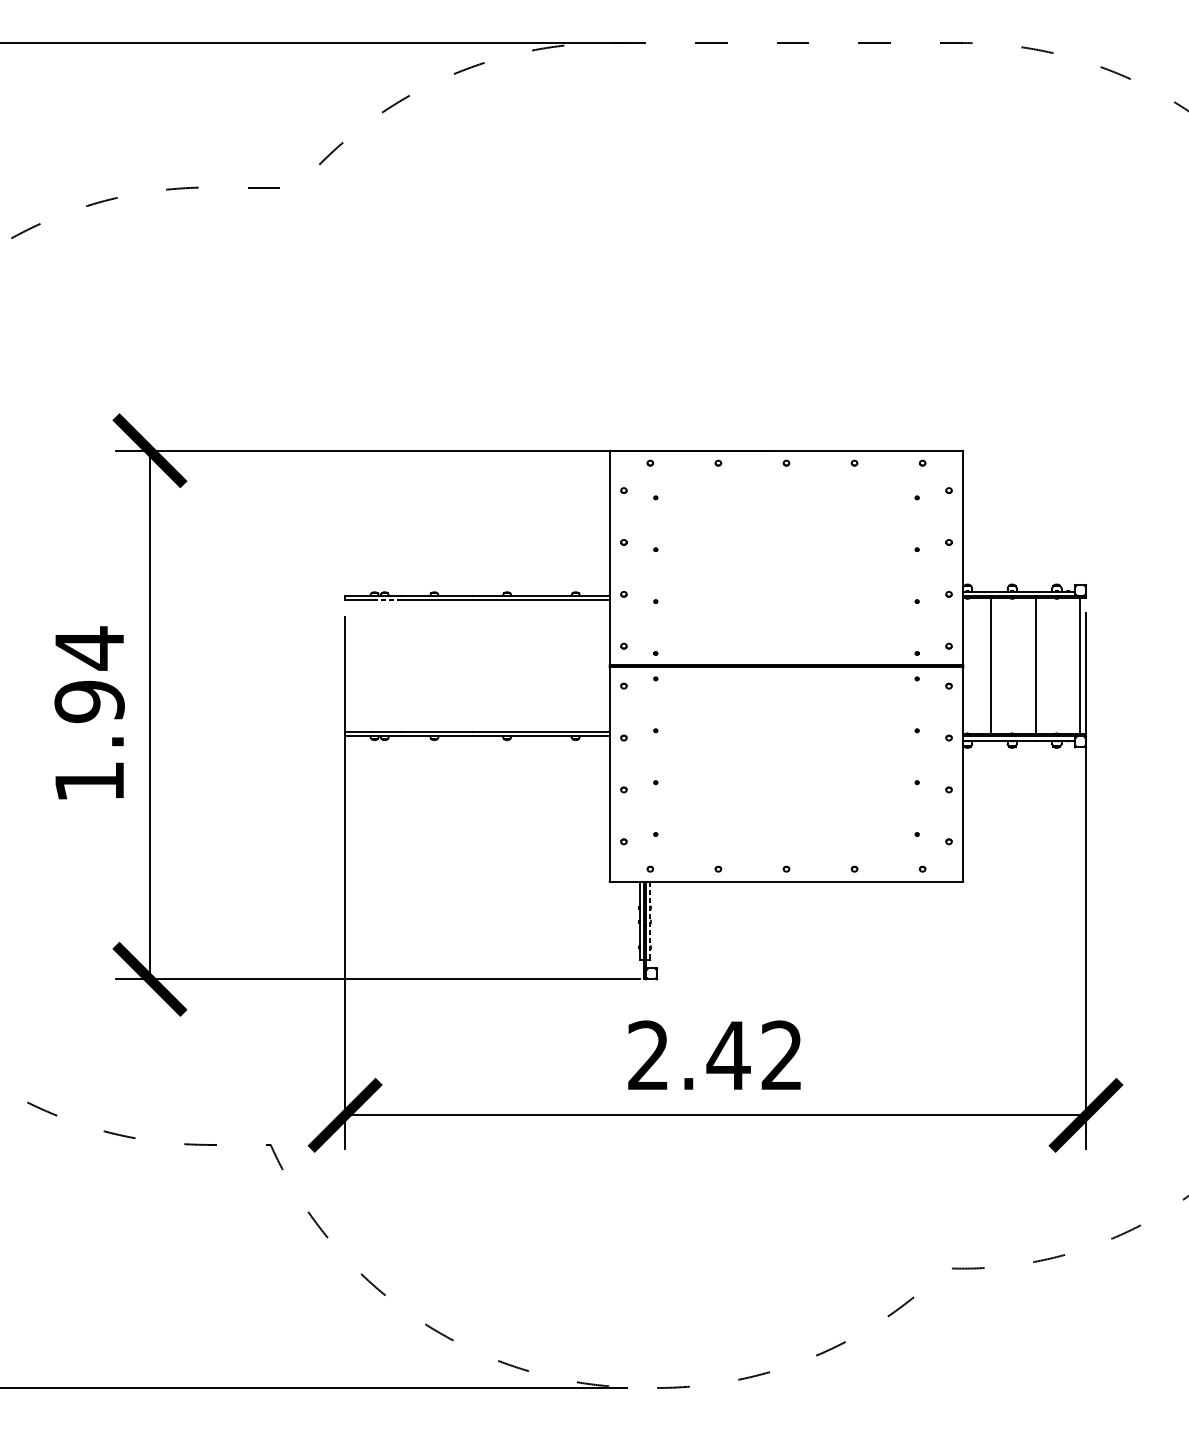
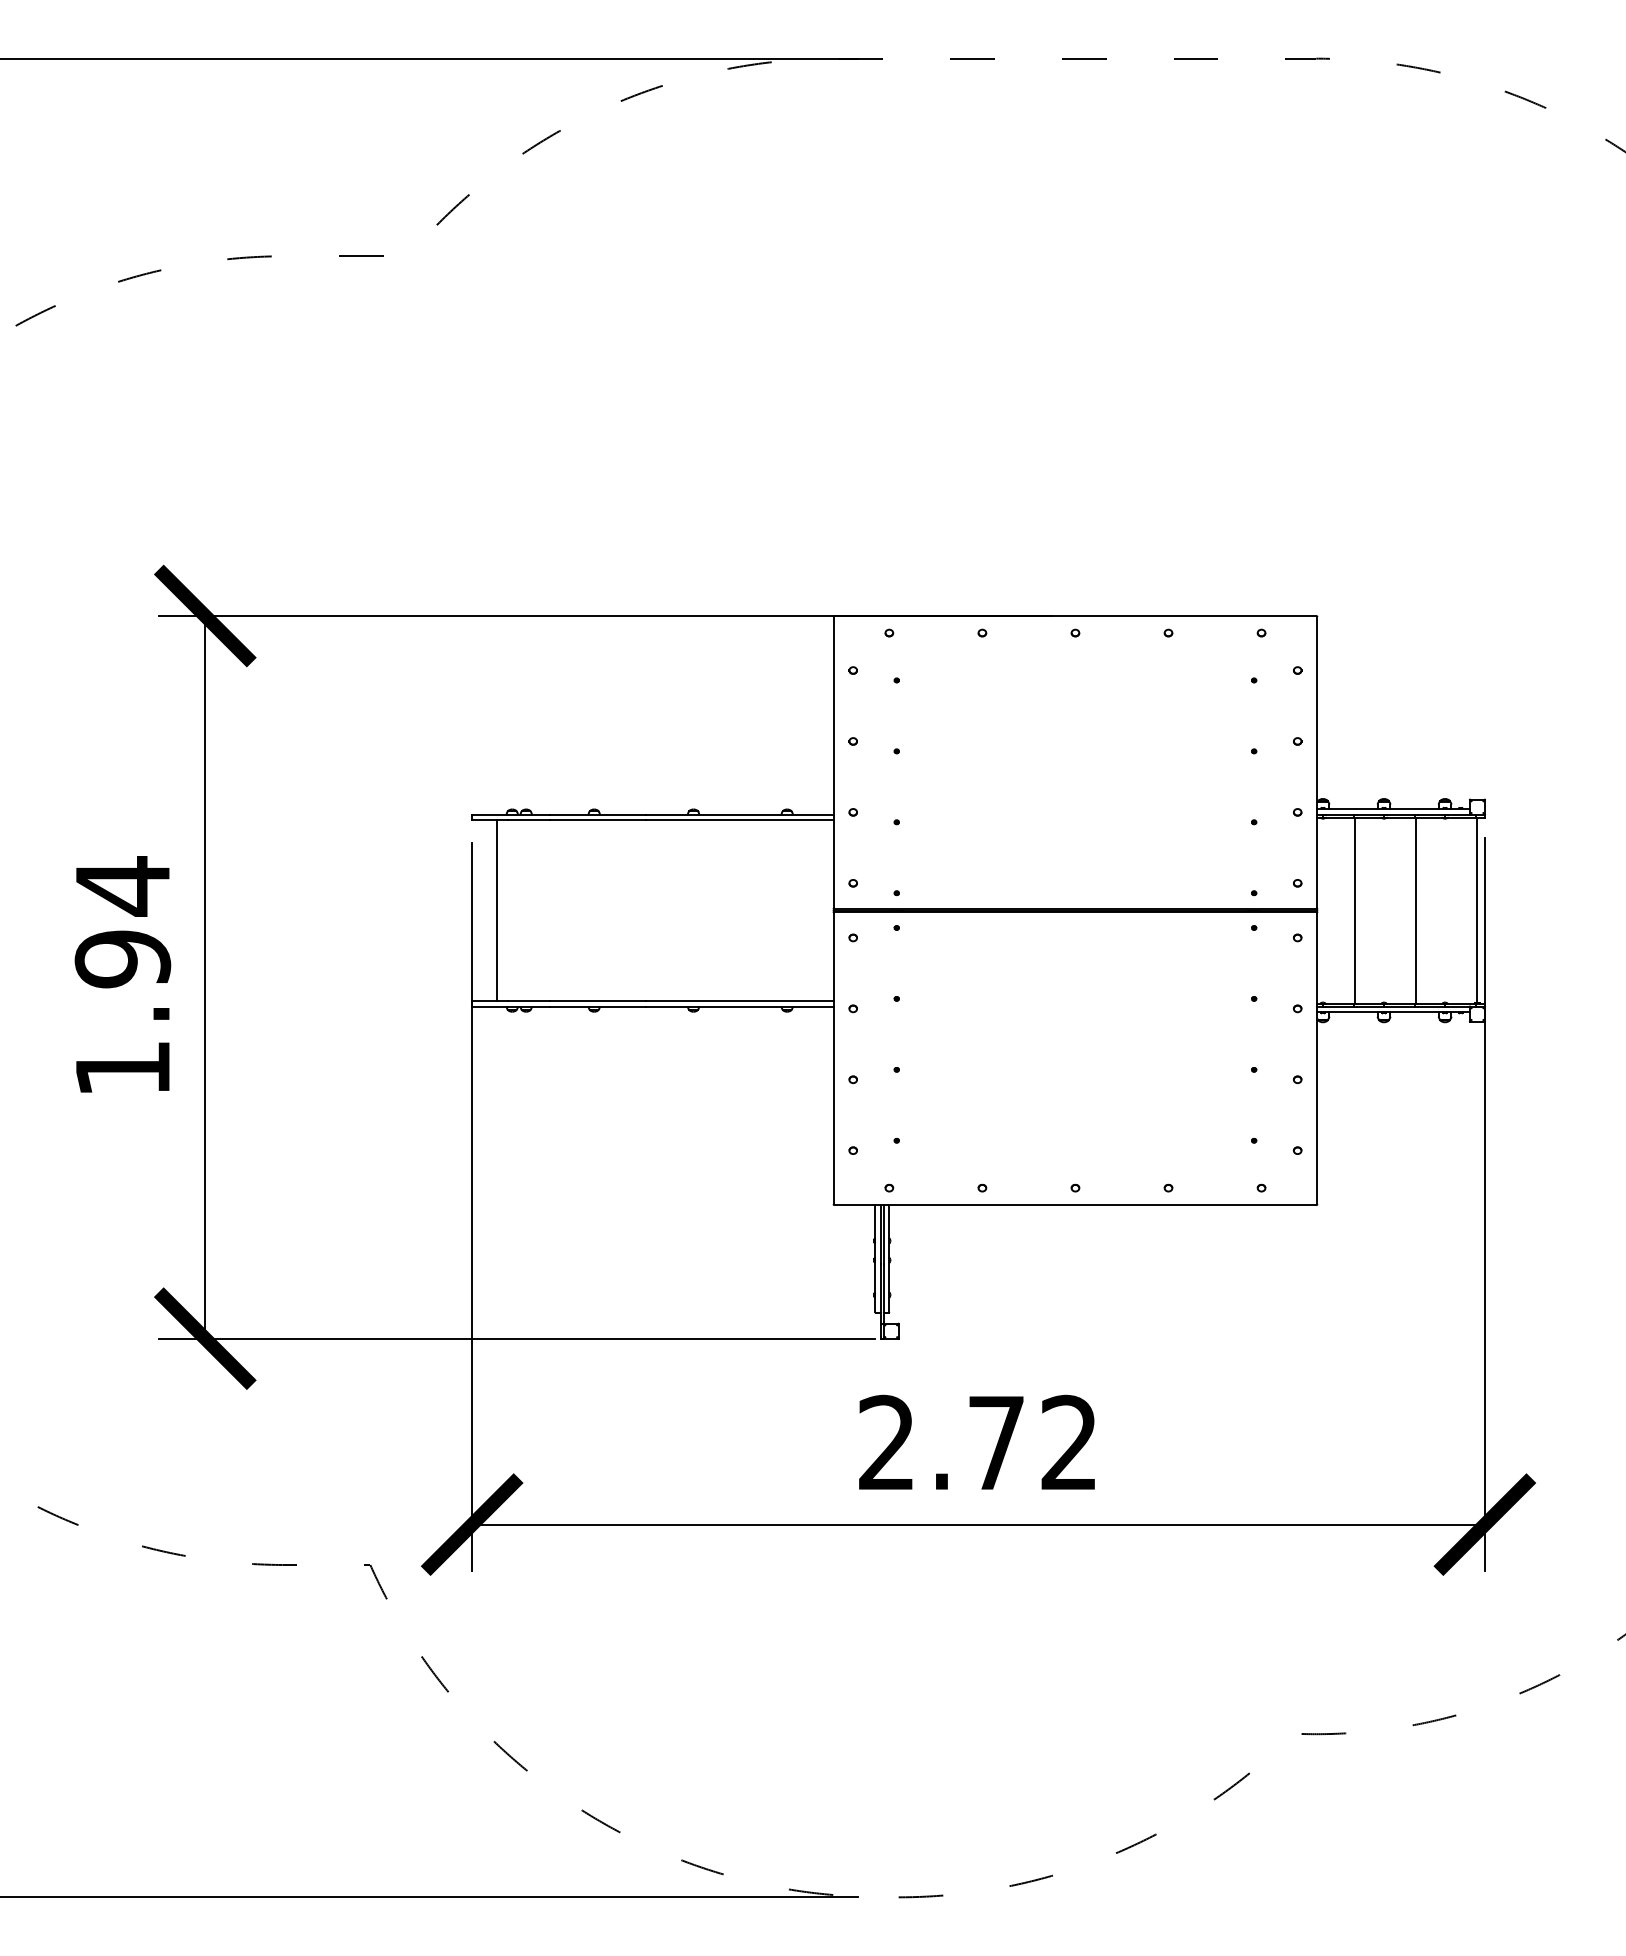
line: (387, 600) -> (529, 820), dashed -> solid
line: (363, 666) -> (497, 910), added
line: (650, 921) -> (889, 1259), dashed -> solid
text: (727, 1055) -> (995, 1442), 2.42 -> 2.72

